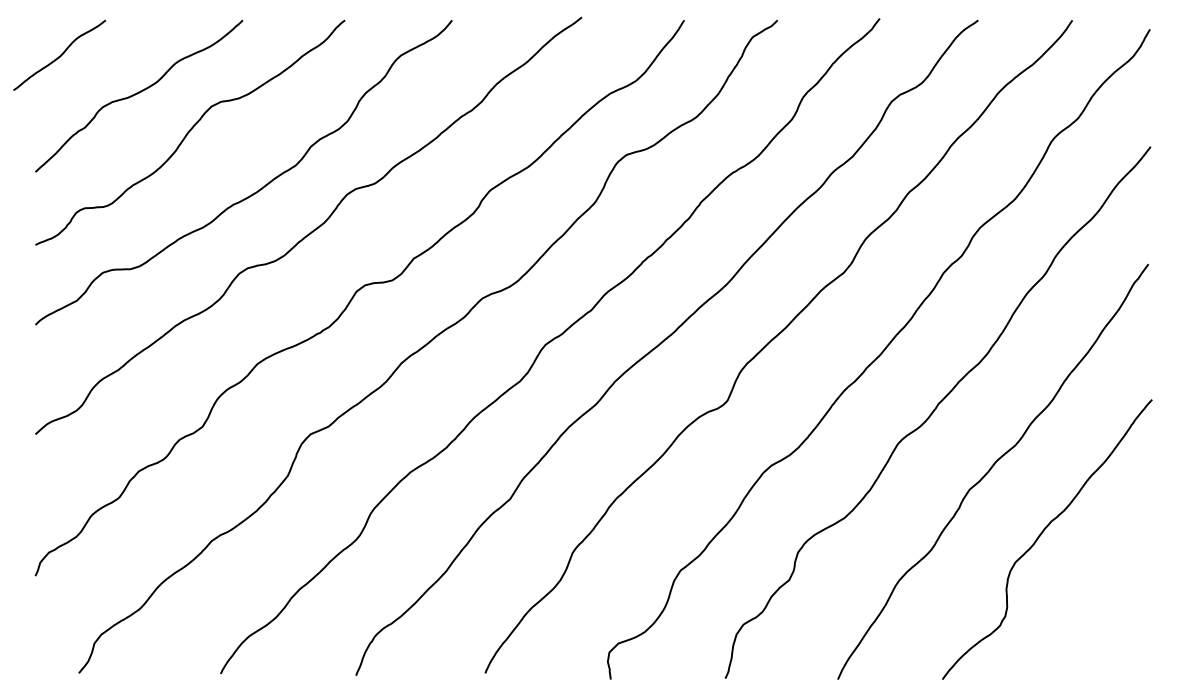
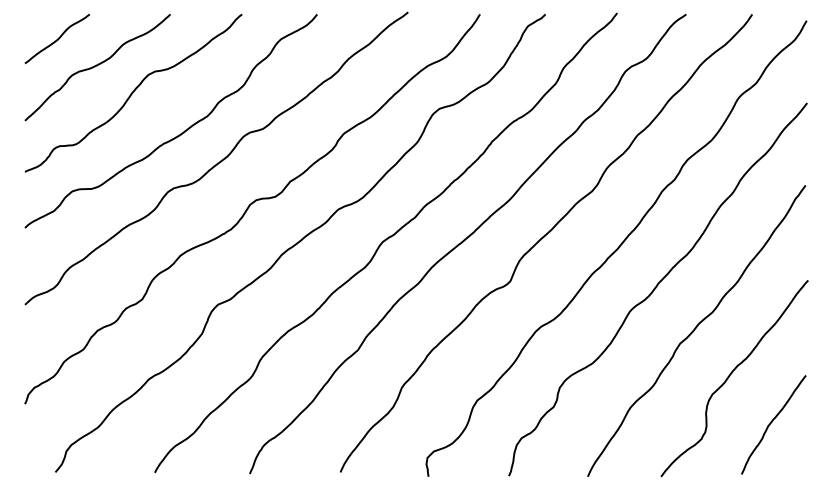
curve: (60, 54) -> (57, 38), moved
curve: (1100, 602) -> (772, 422), added

